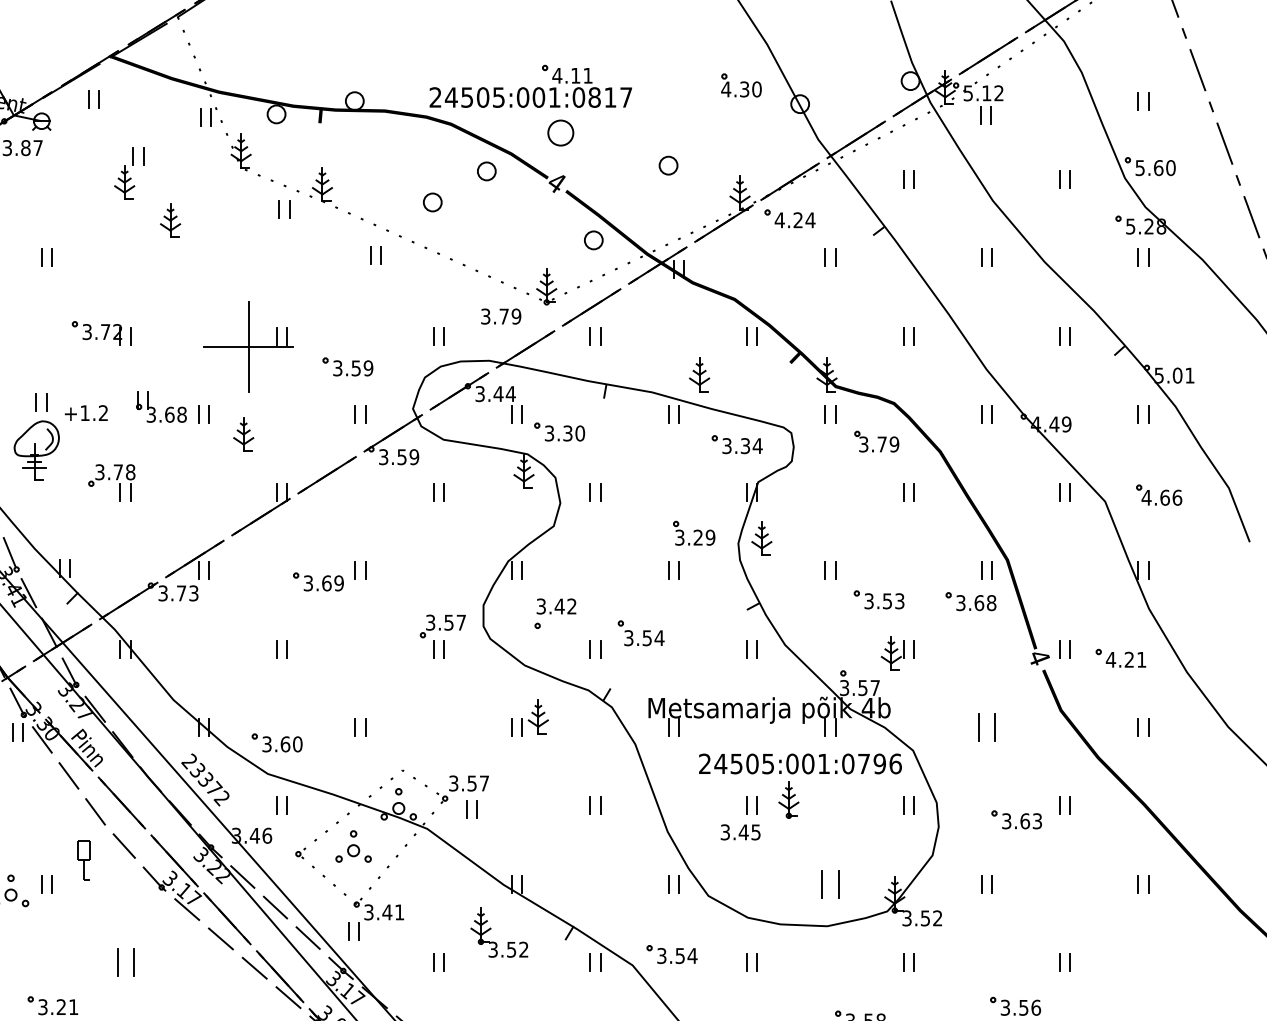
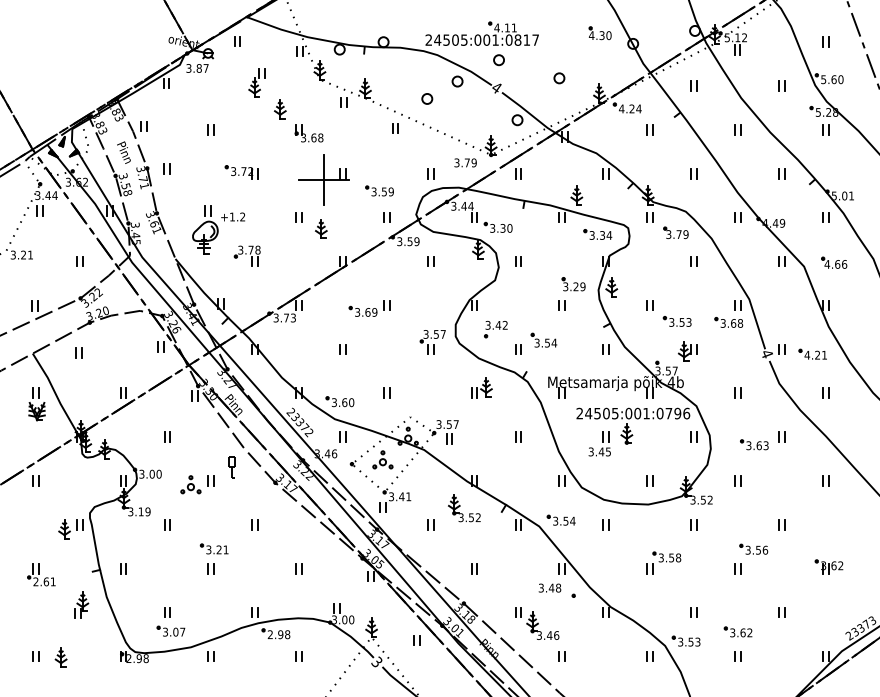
part: (559, 133) -> (498, 60), size x0.71
part: (160, 406) -> (308, 133), moved
part: (986, 726) -> (737, 392), size x0.62
part: (829, 883) -> (649, 480), size x0.62
part: (124, 961) -> (254, 524), size x0.62

